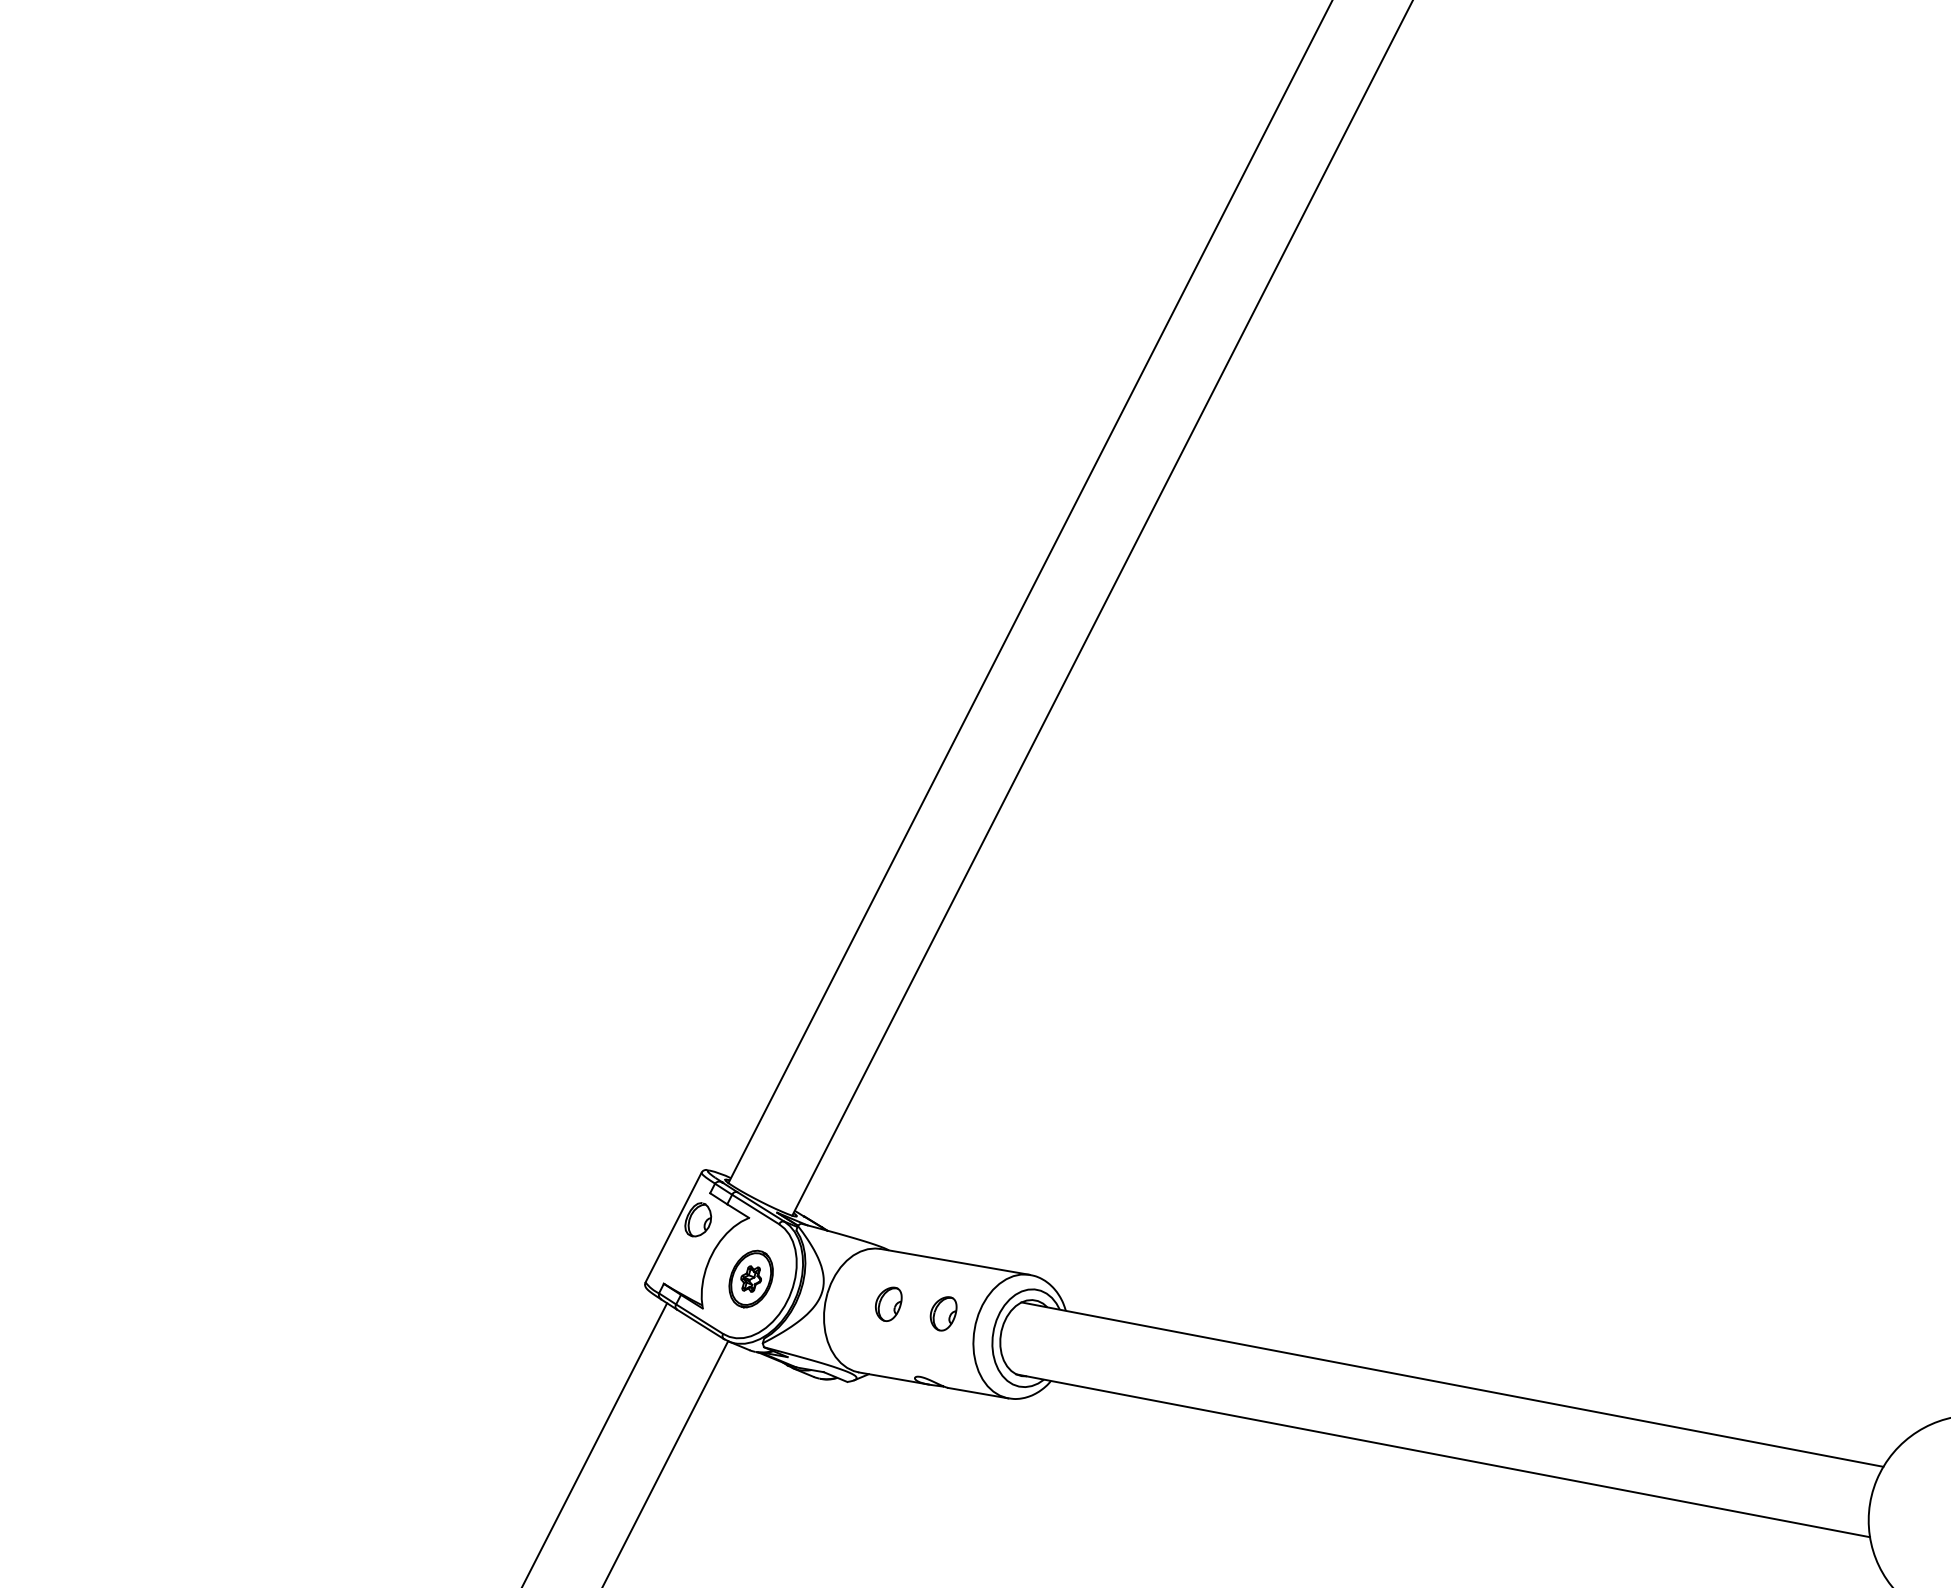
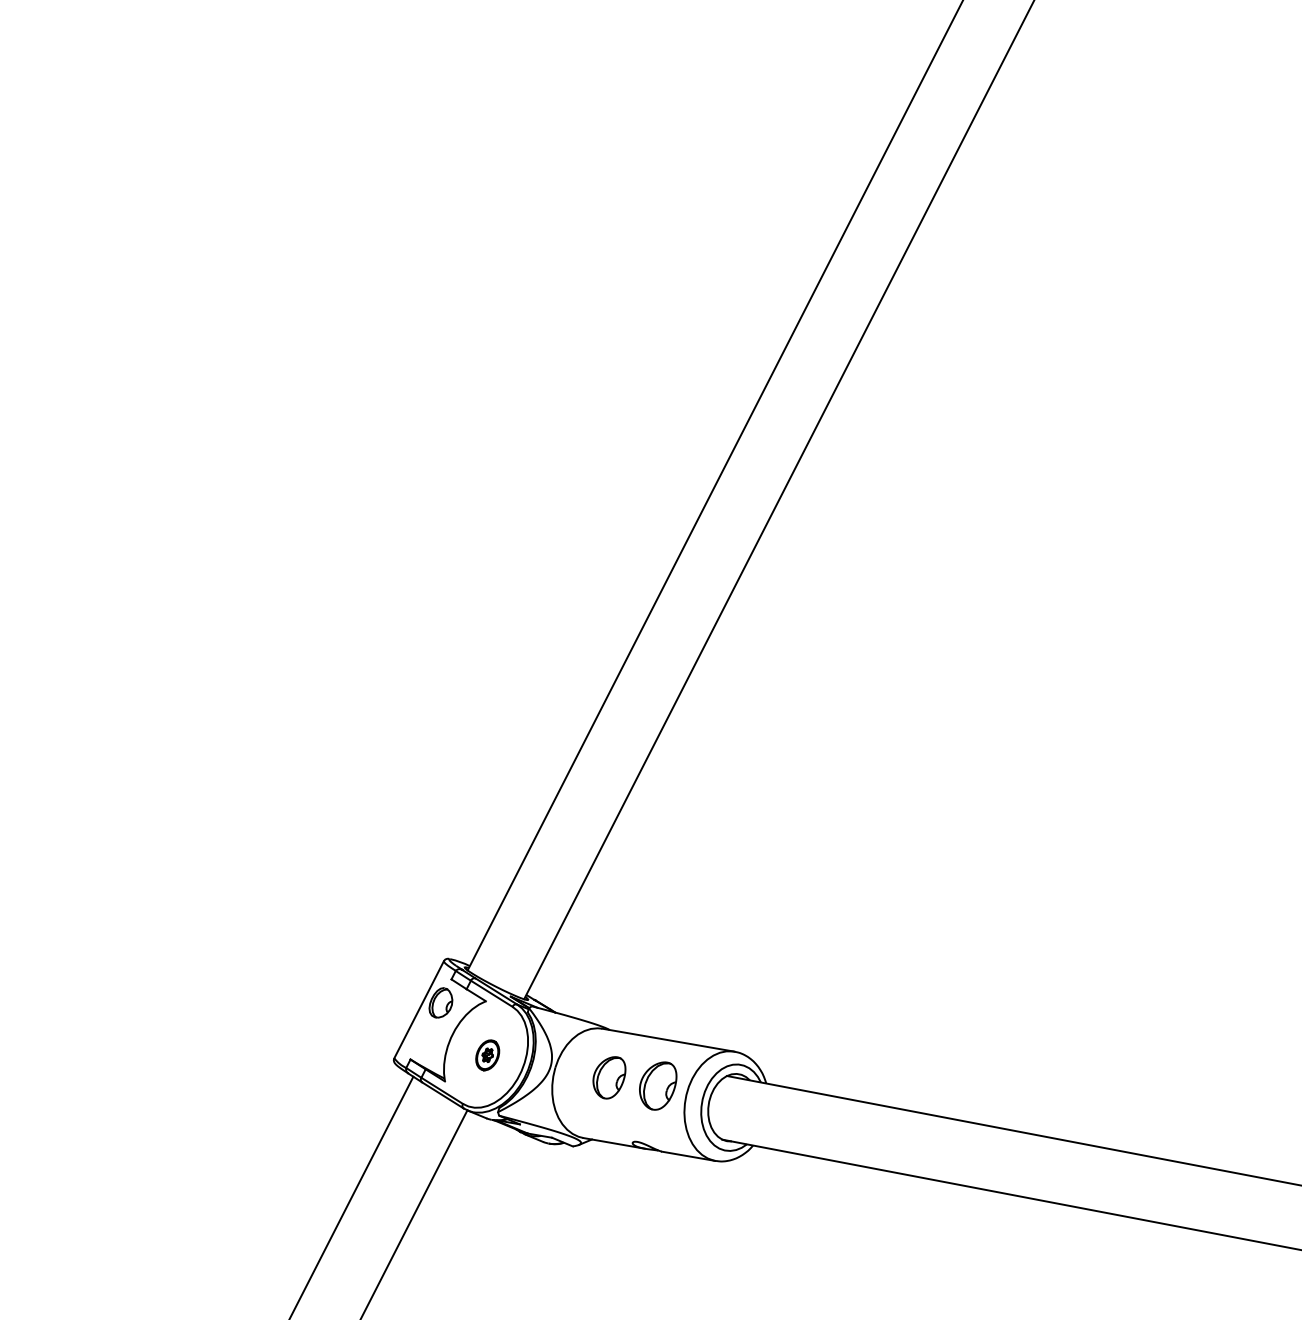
part: (750, 1278) -> (487, 1054), size x0.6
part: (888, 1303) -> (609, 1076), size x1.4
part: (943, 1313) -> (657, 1085), size x1.6

